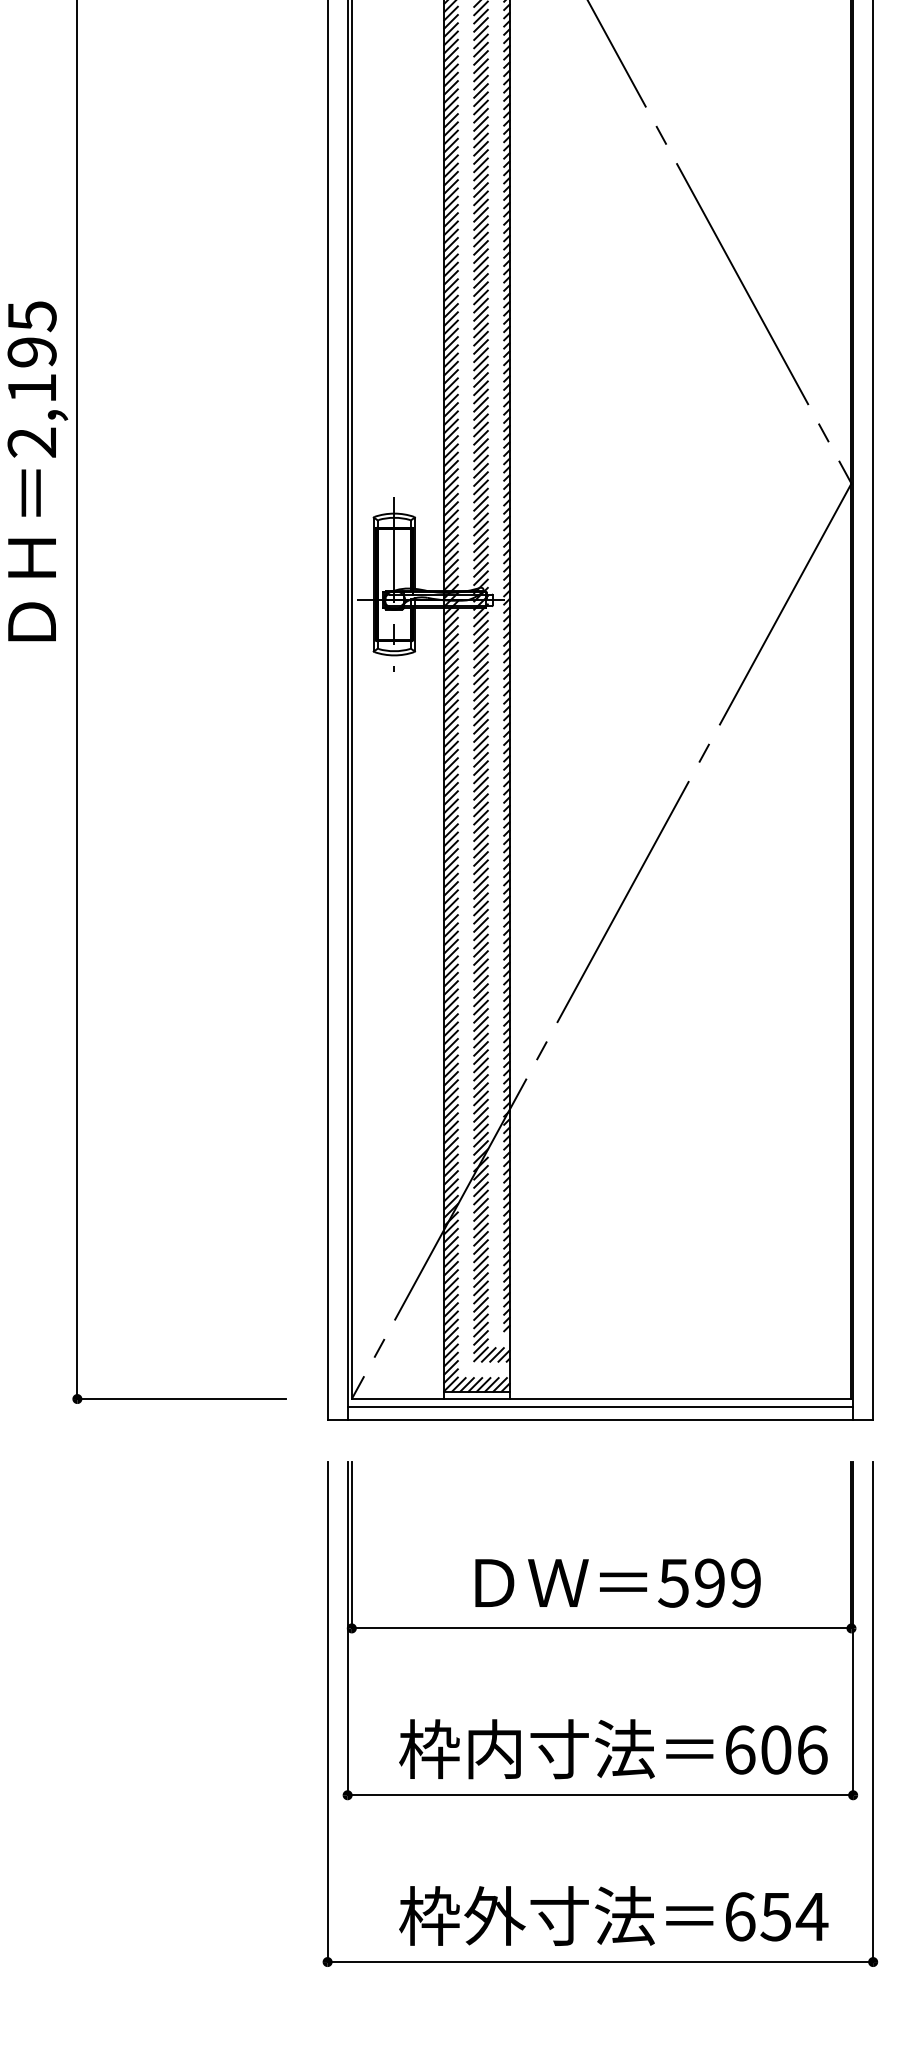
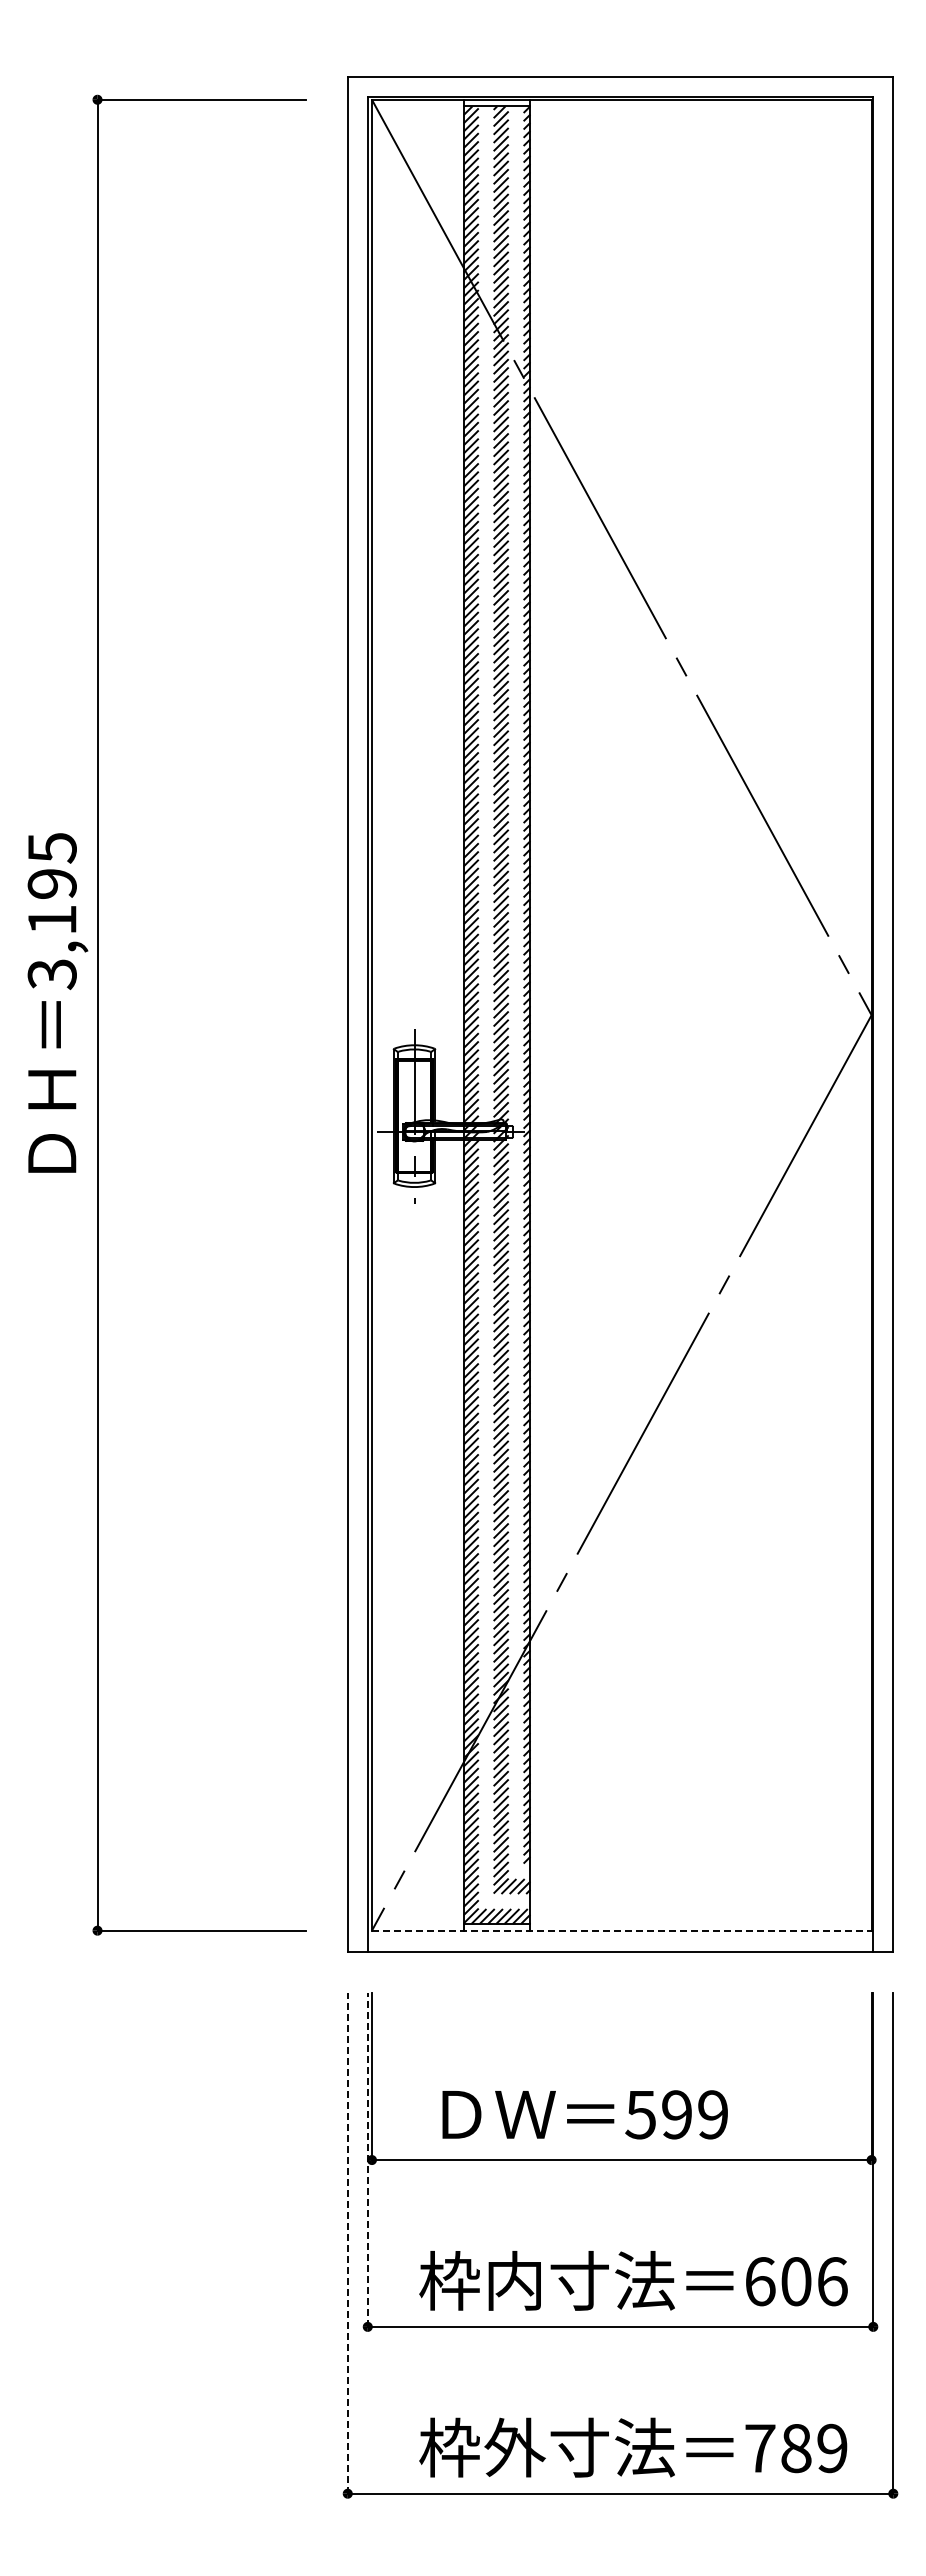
text: (32, 442) -> (52, 974), 2,195 -> 3,195
line: (601, 1398) -> (621, 1930), solid -> dashed
line: (600, 1407) -> (620, 1939), removed
text: (617, 1582) -> (584, 2114), moved
line: (347, 1628) -> (367, 2160), solid -> dashed
line: (327, 1710) -> (347, 2242), solid -> dashed
text: (776, 1916) -> (796, 2448), 654 -> 789

